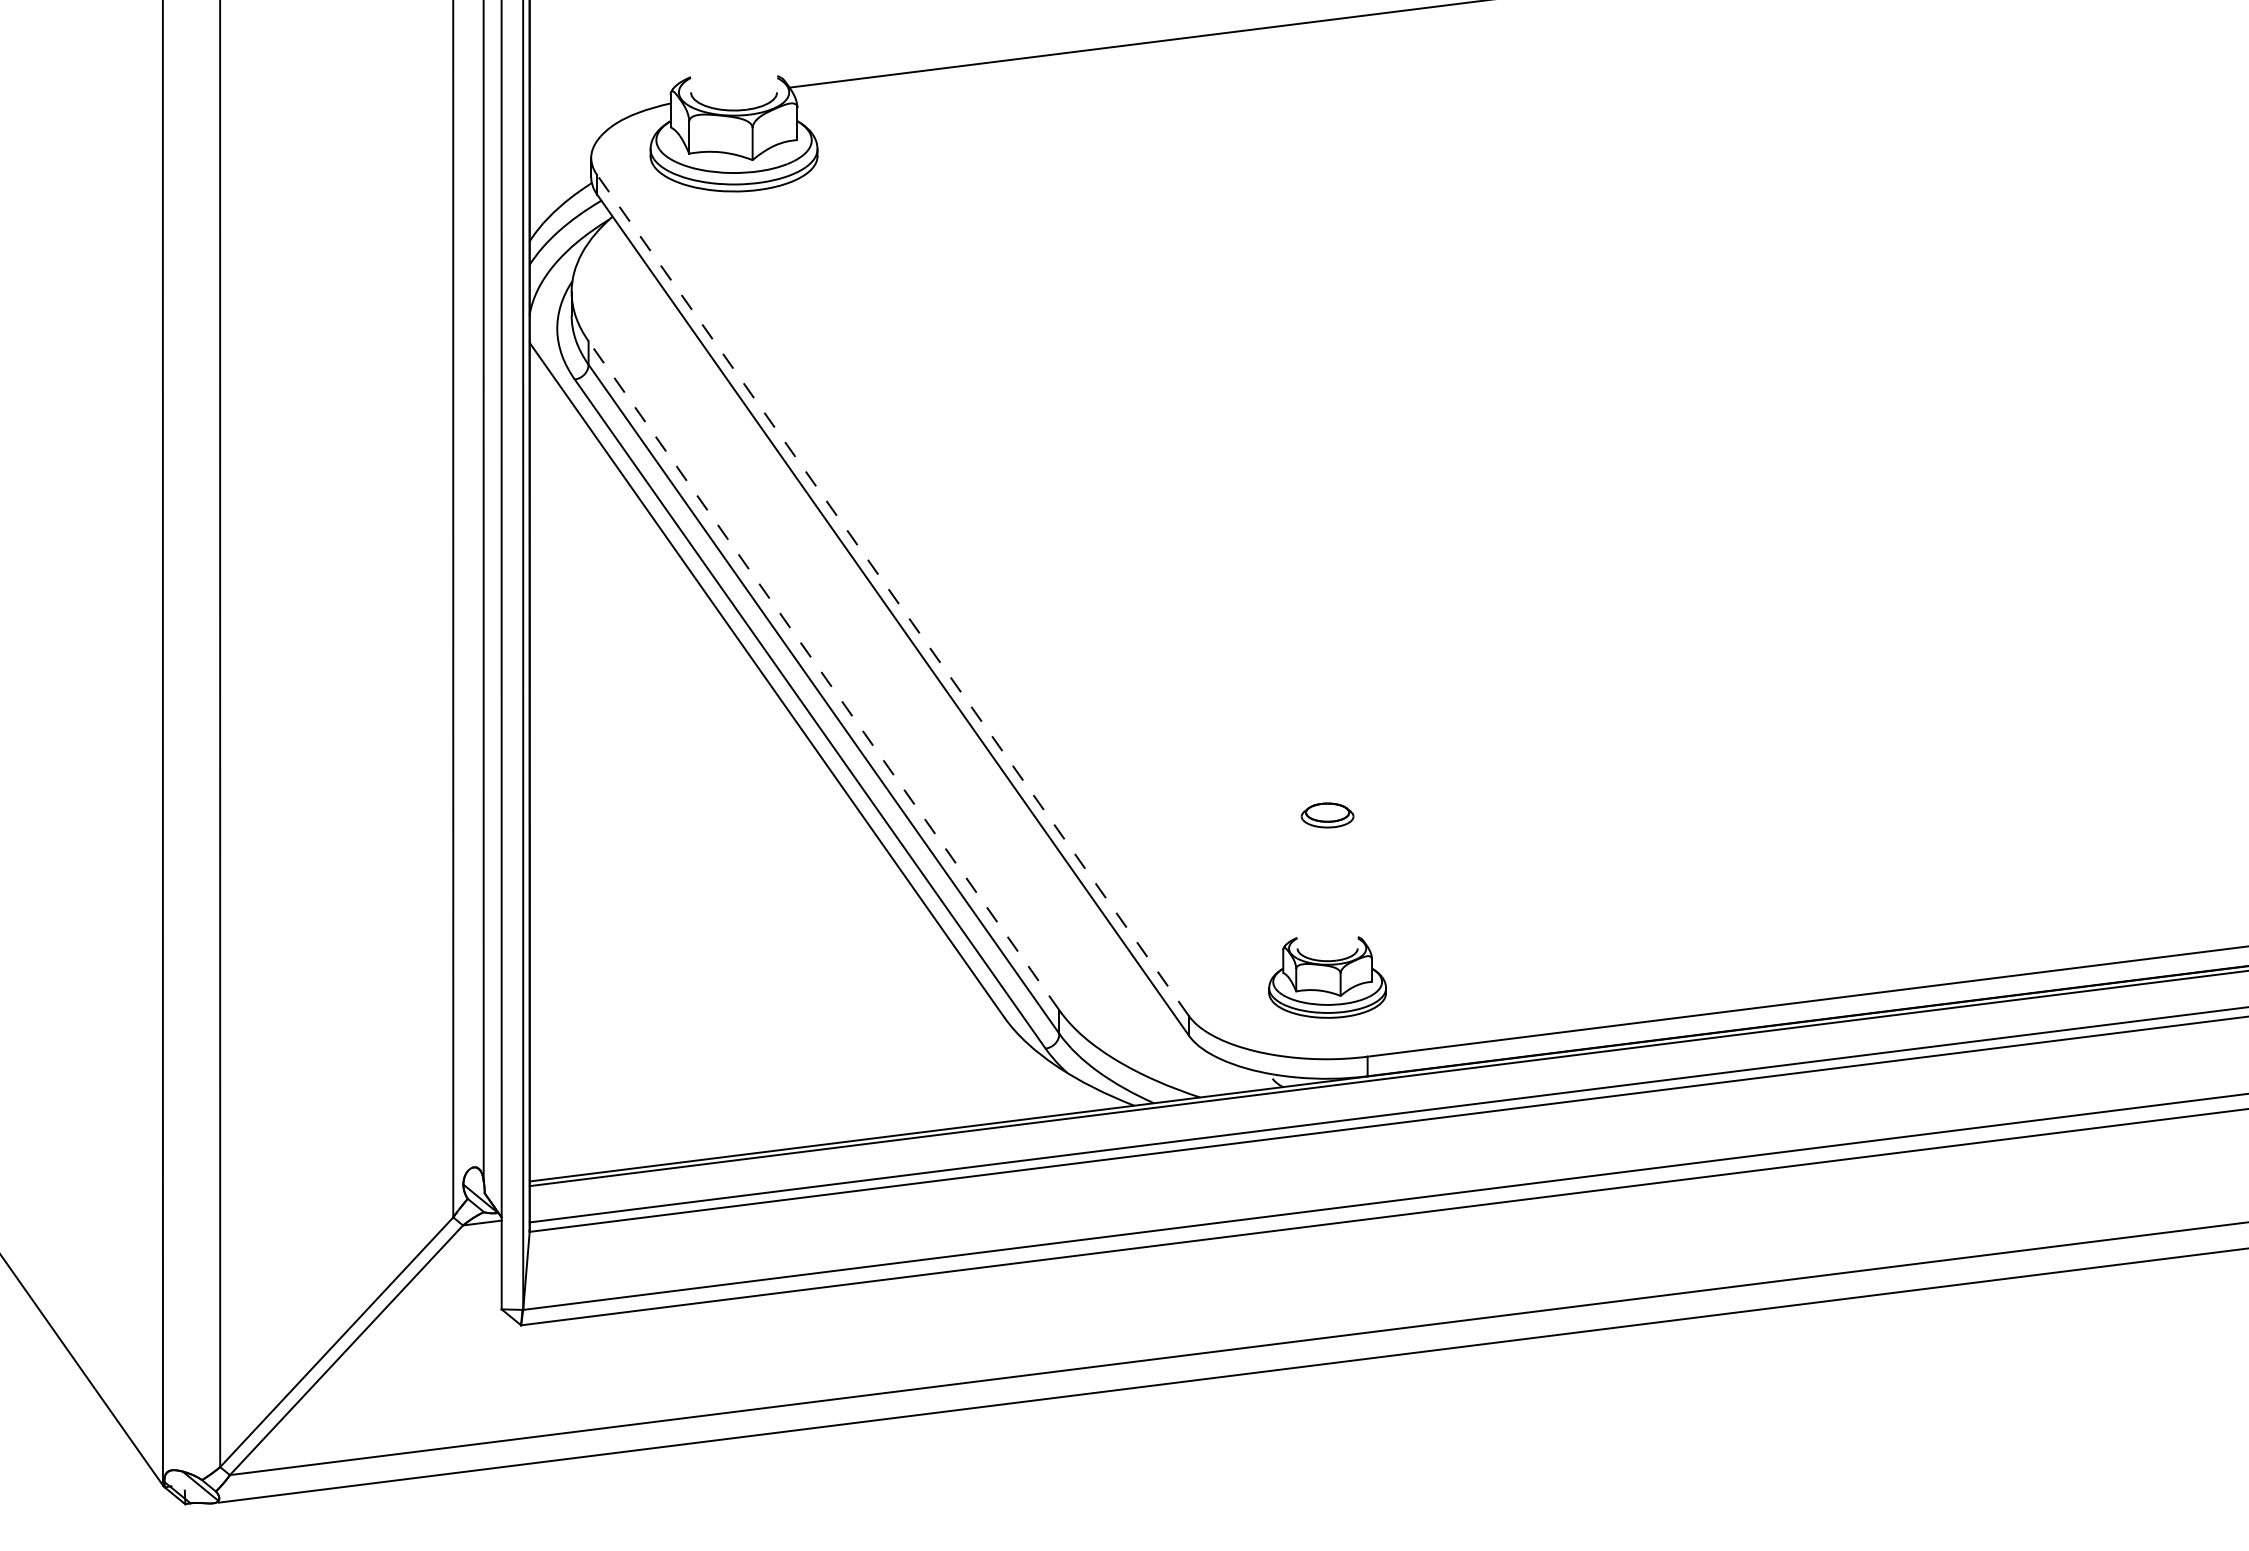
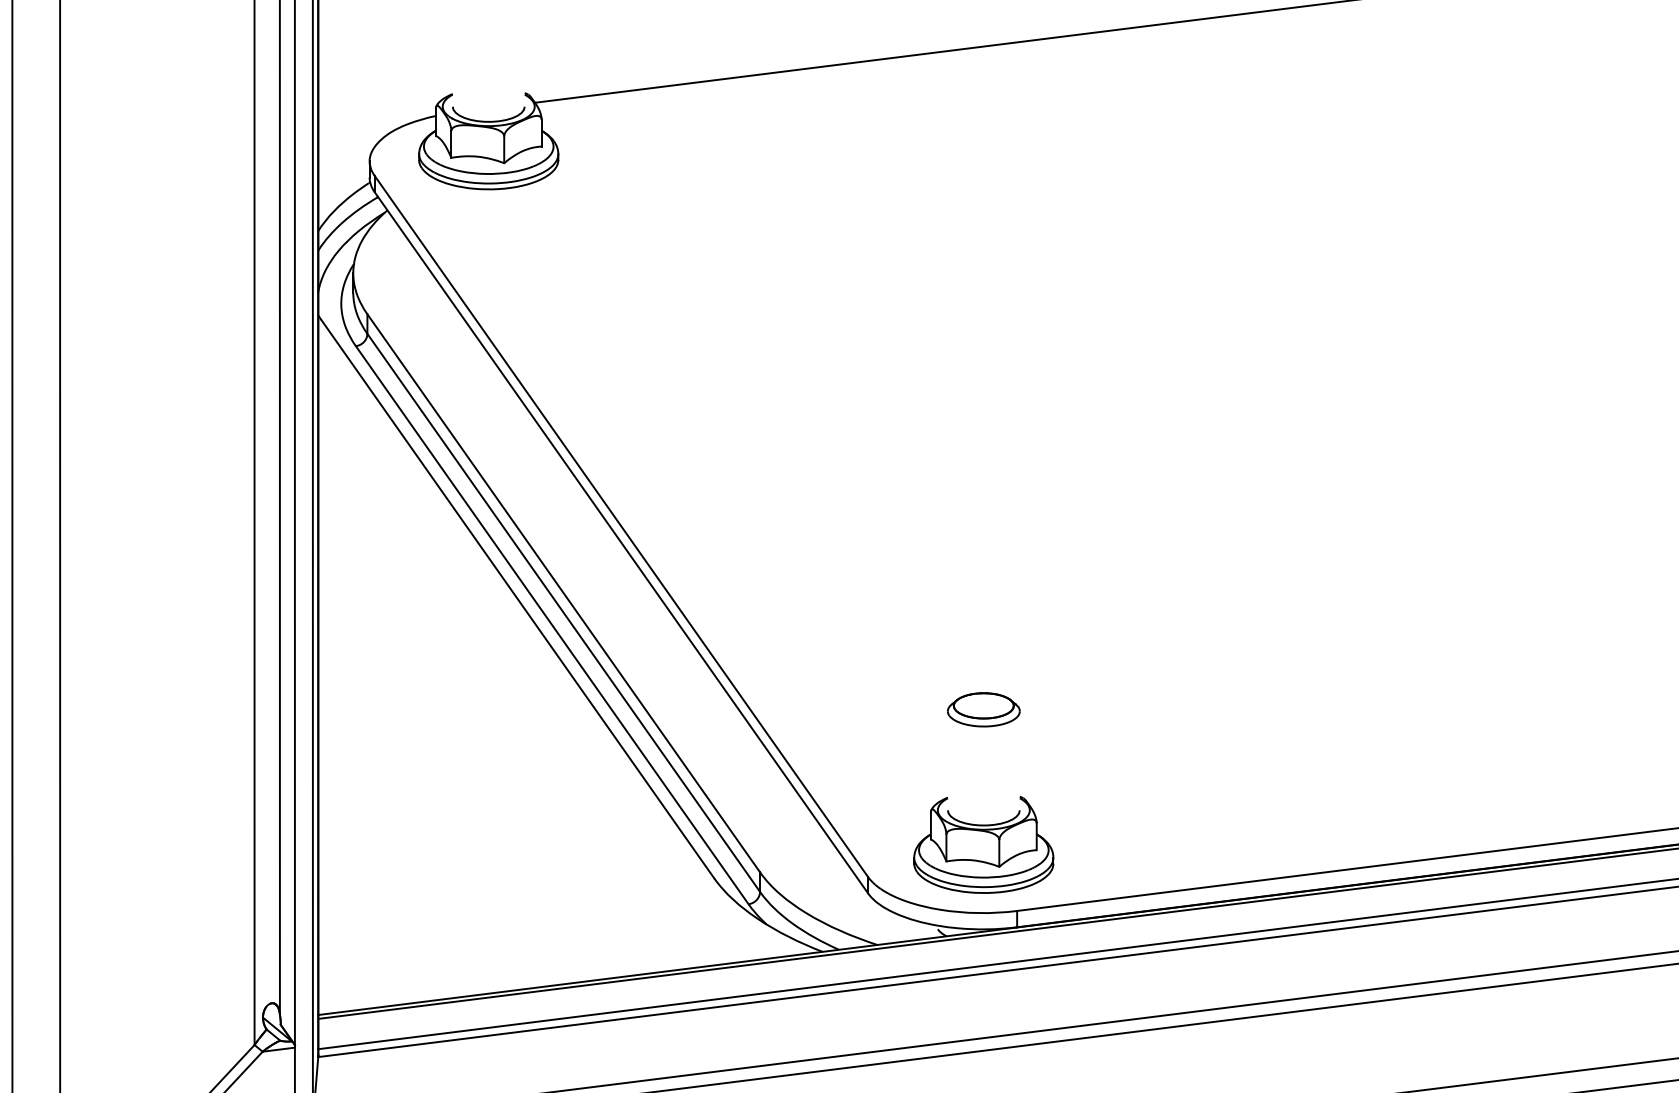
line: (892, 595) -> (620, 526), dashed -> solid
line: (823, 675) -> (563, 593), dashed -> solid
part: (1327, 815) -> (983, 709), size x1.67
part: (1327, 977) -> (983, 844), size x1.43

